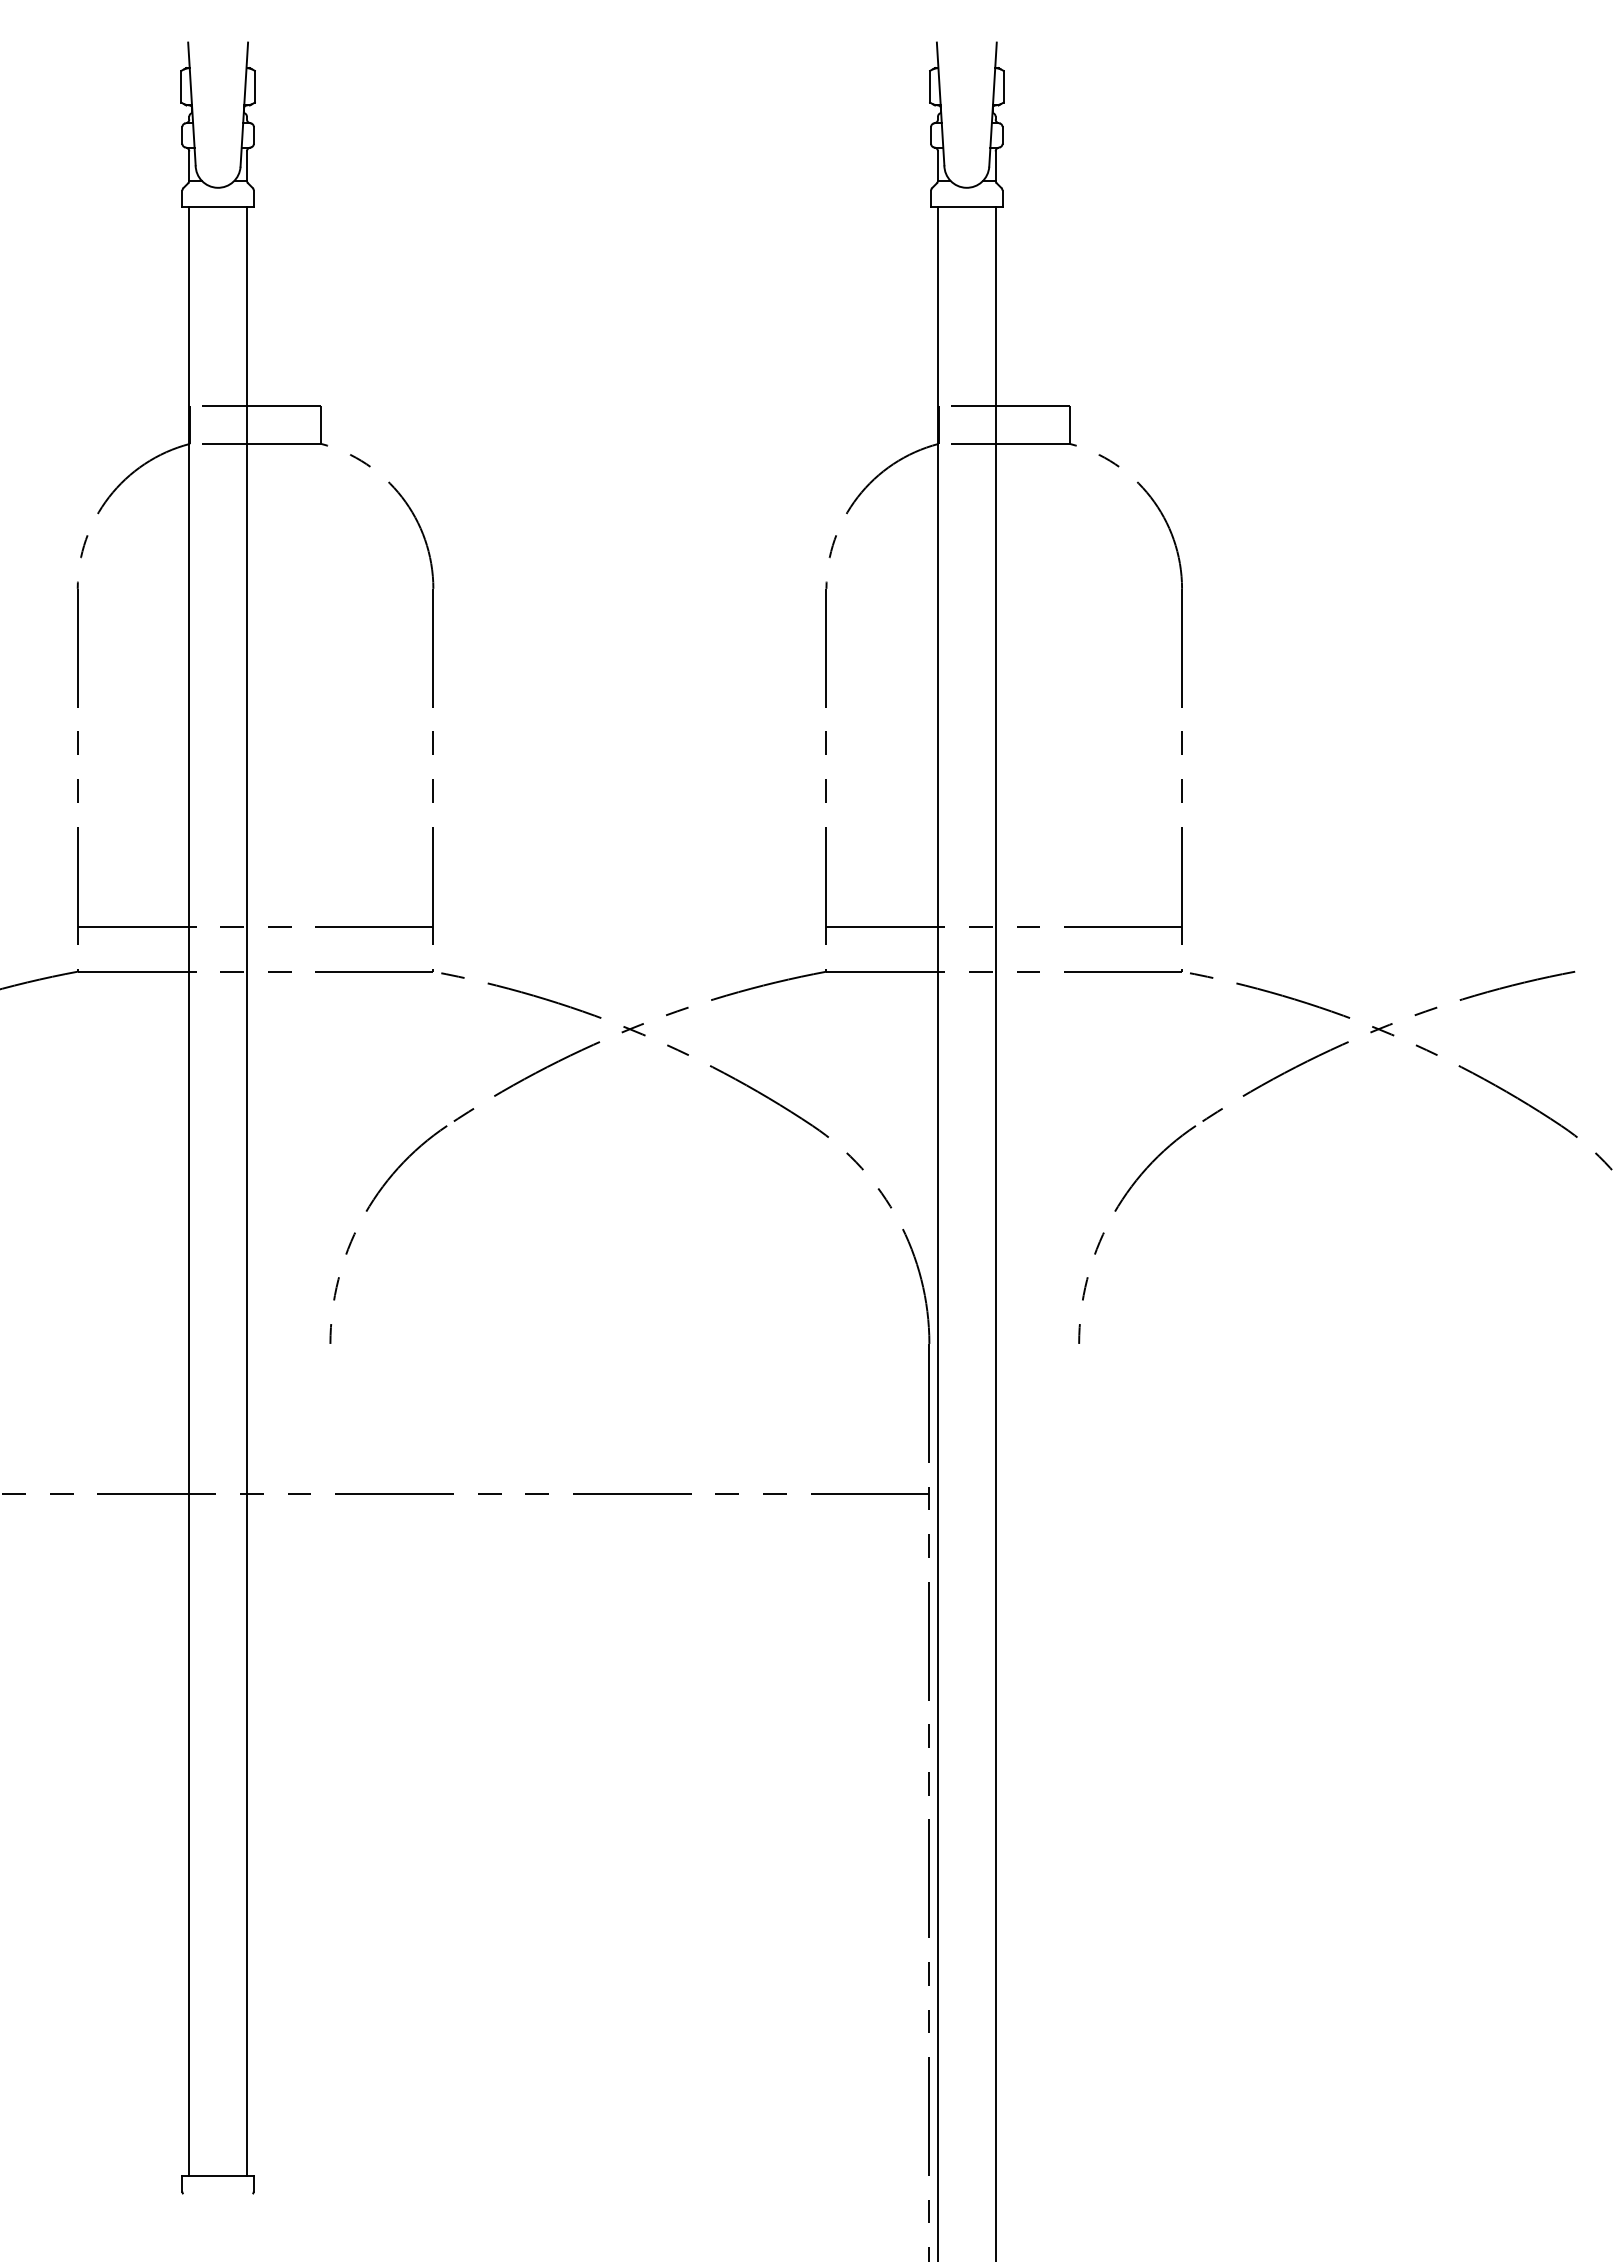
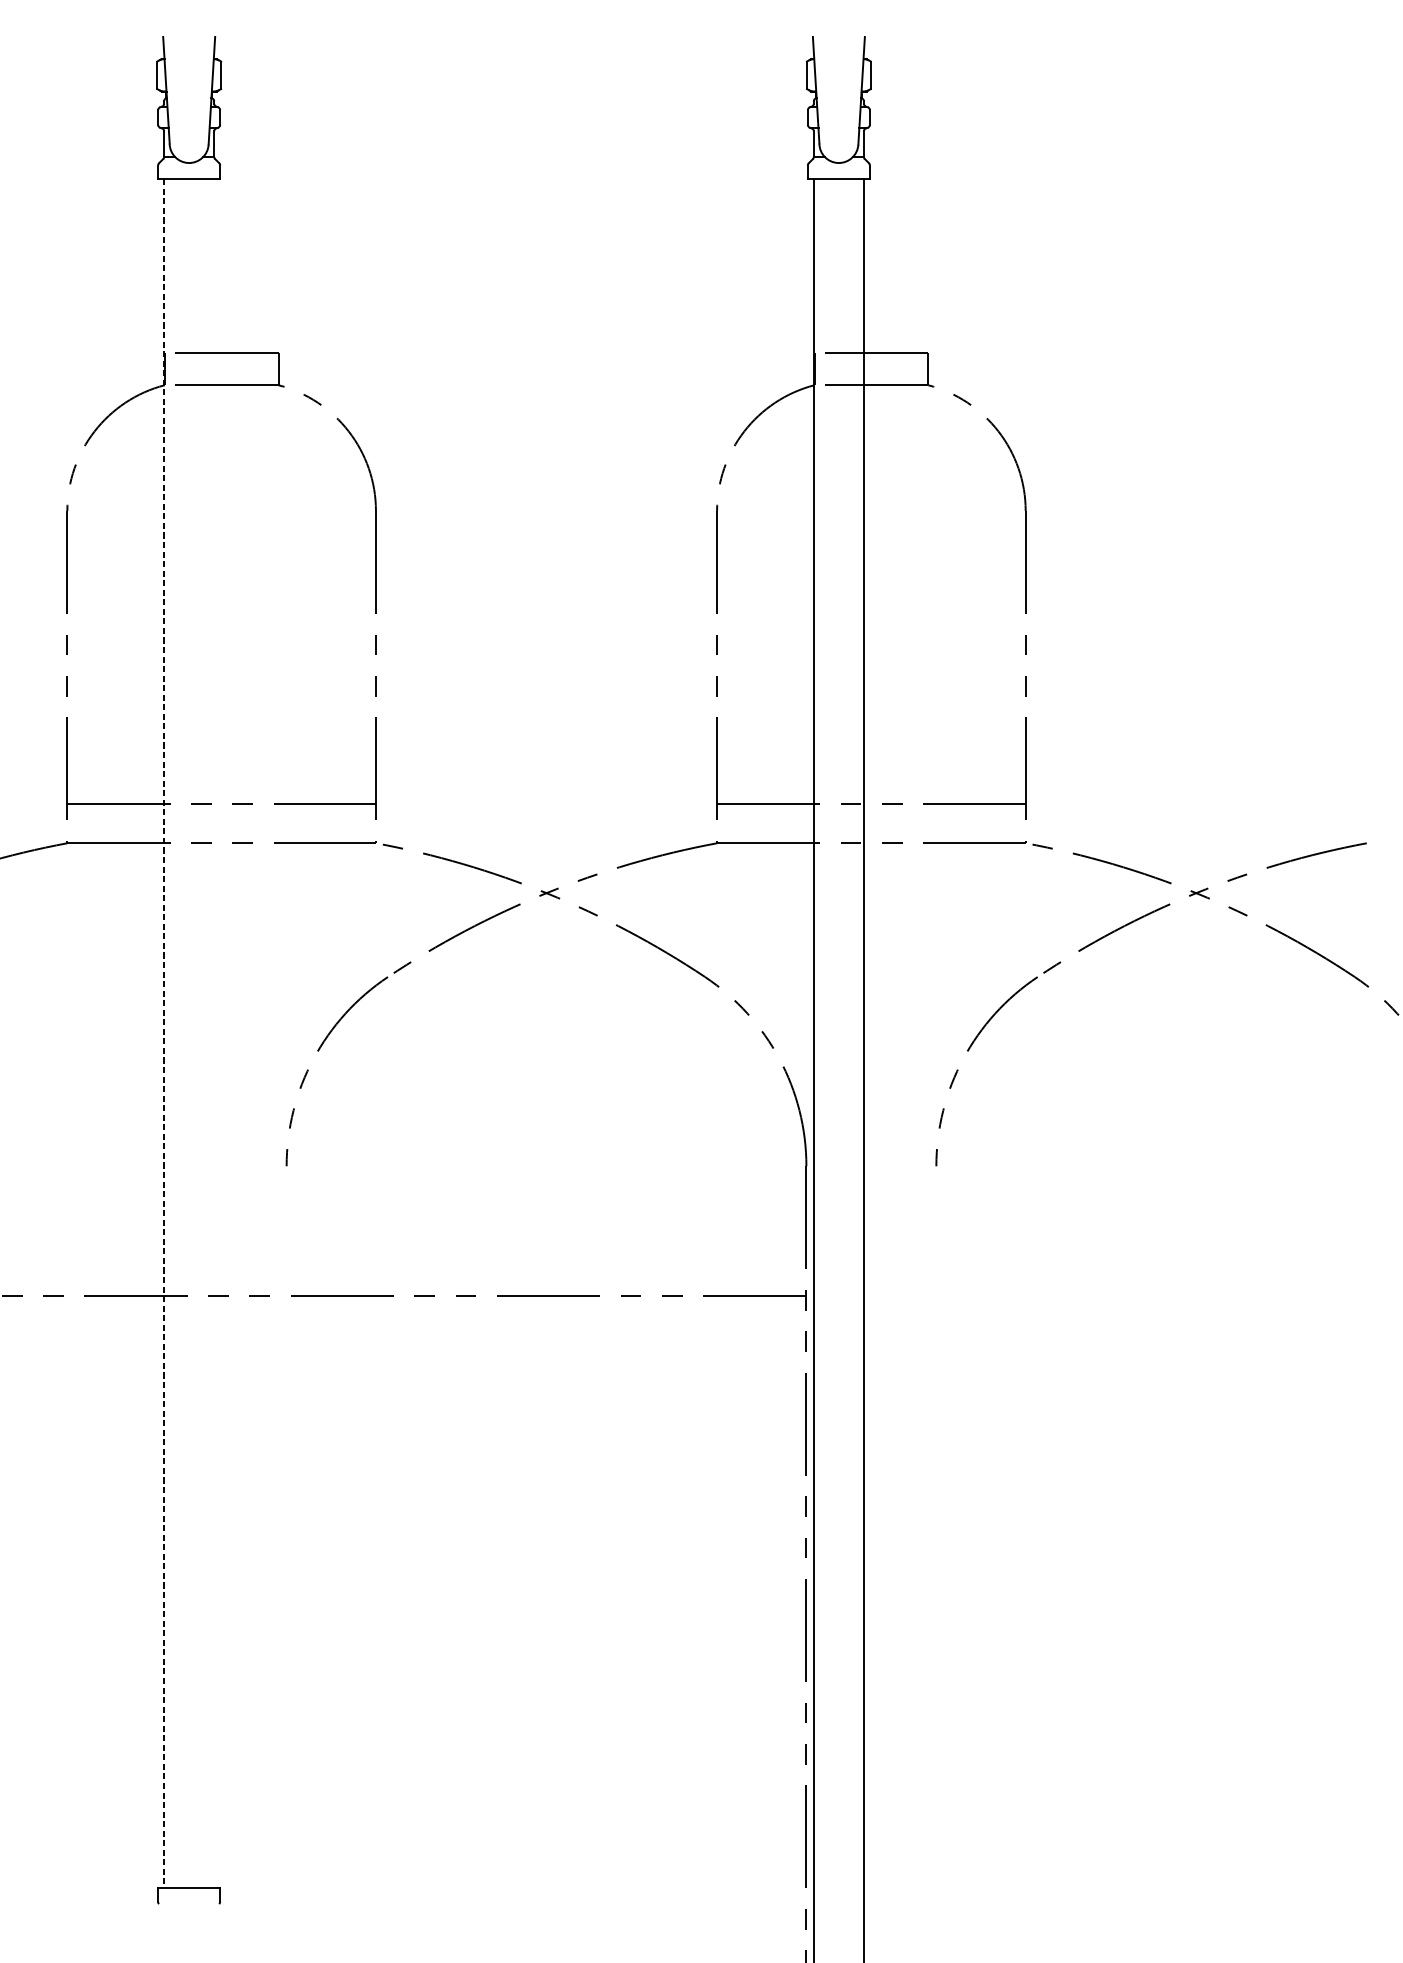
line: (247, 1190) -> (214, 1033), removed
line: (189, 1191) -> (164, 1034), solid -> dashed

